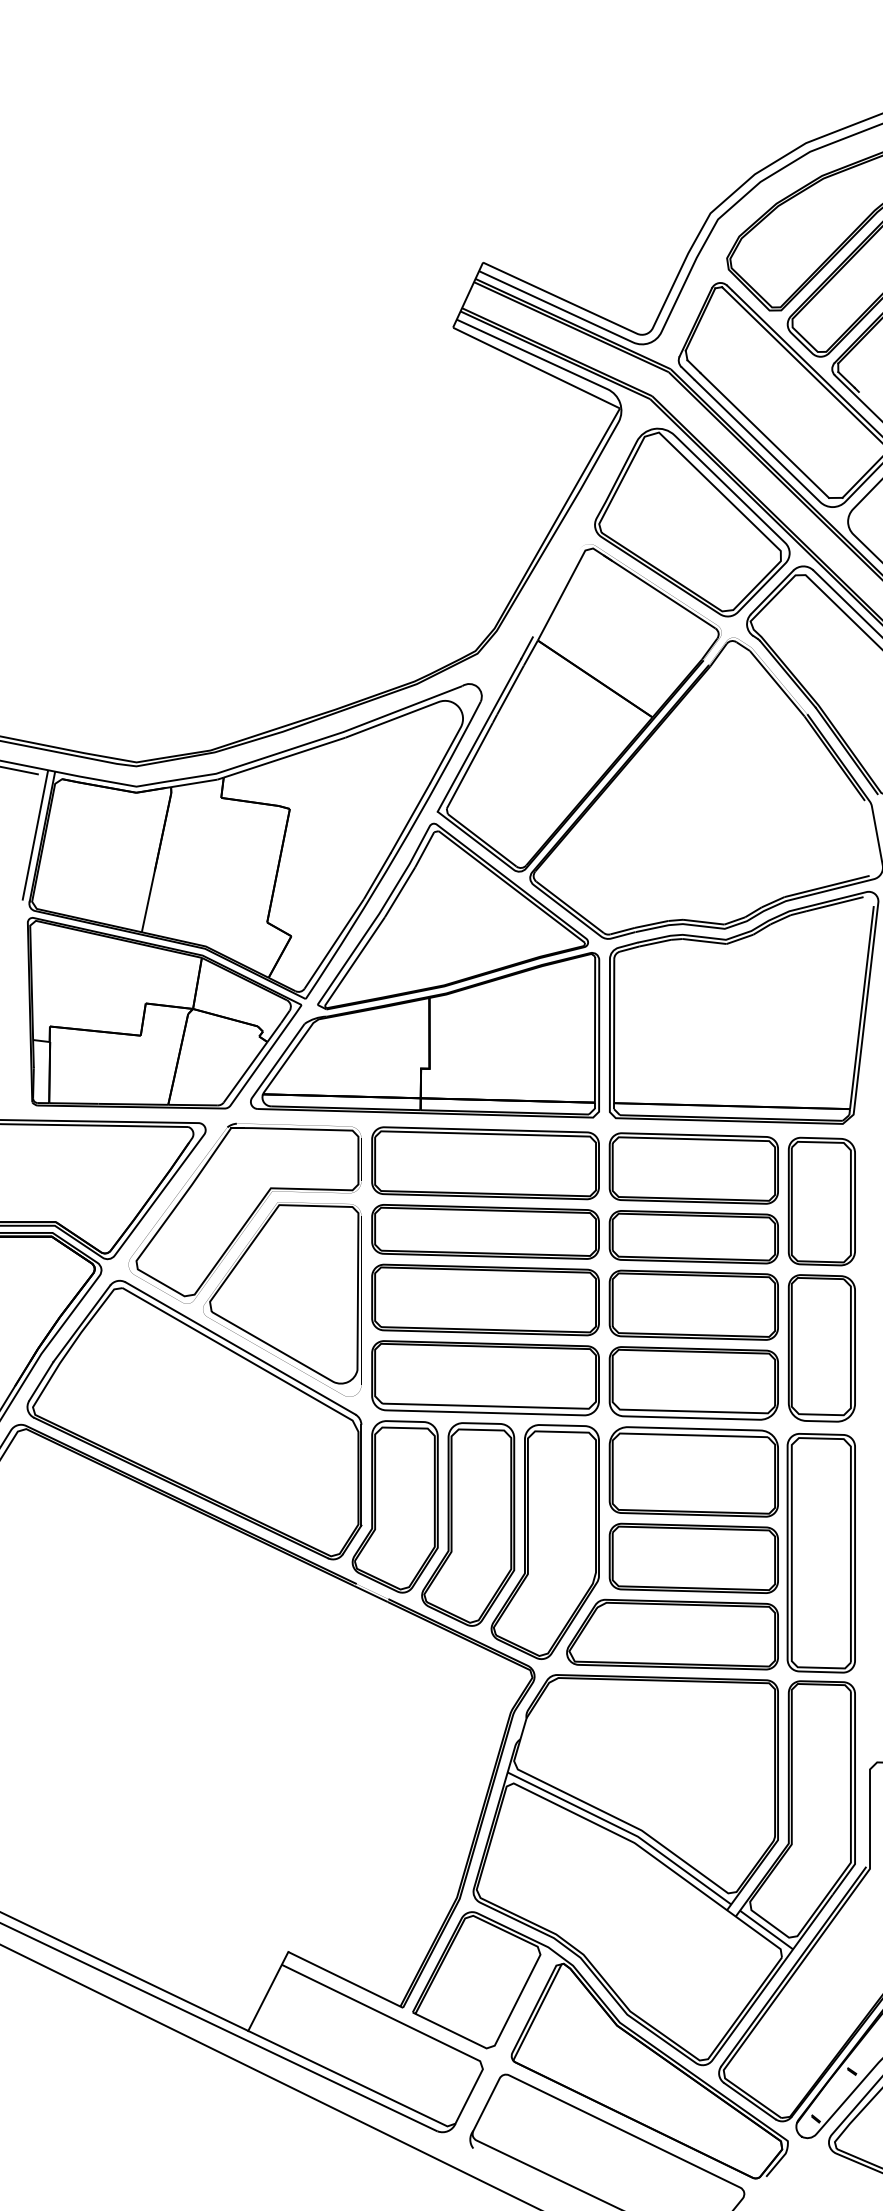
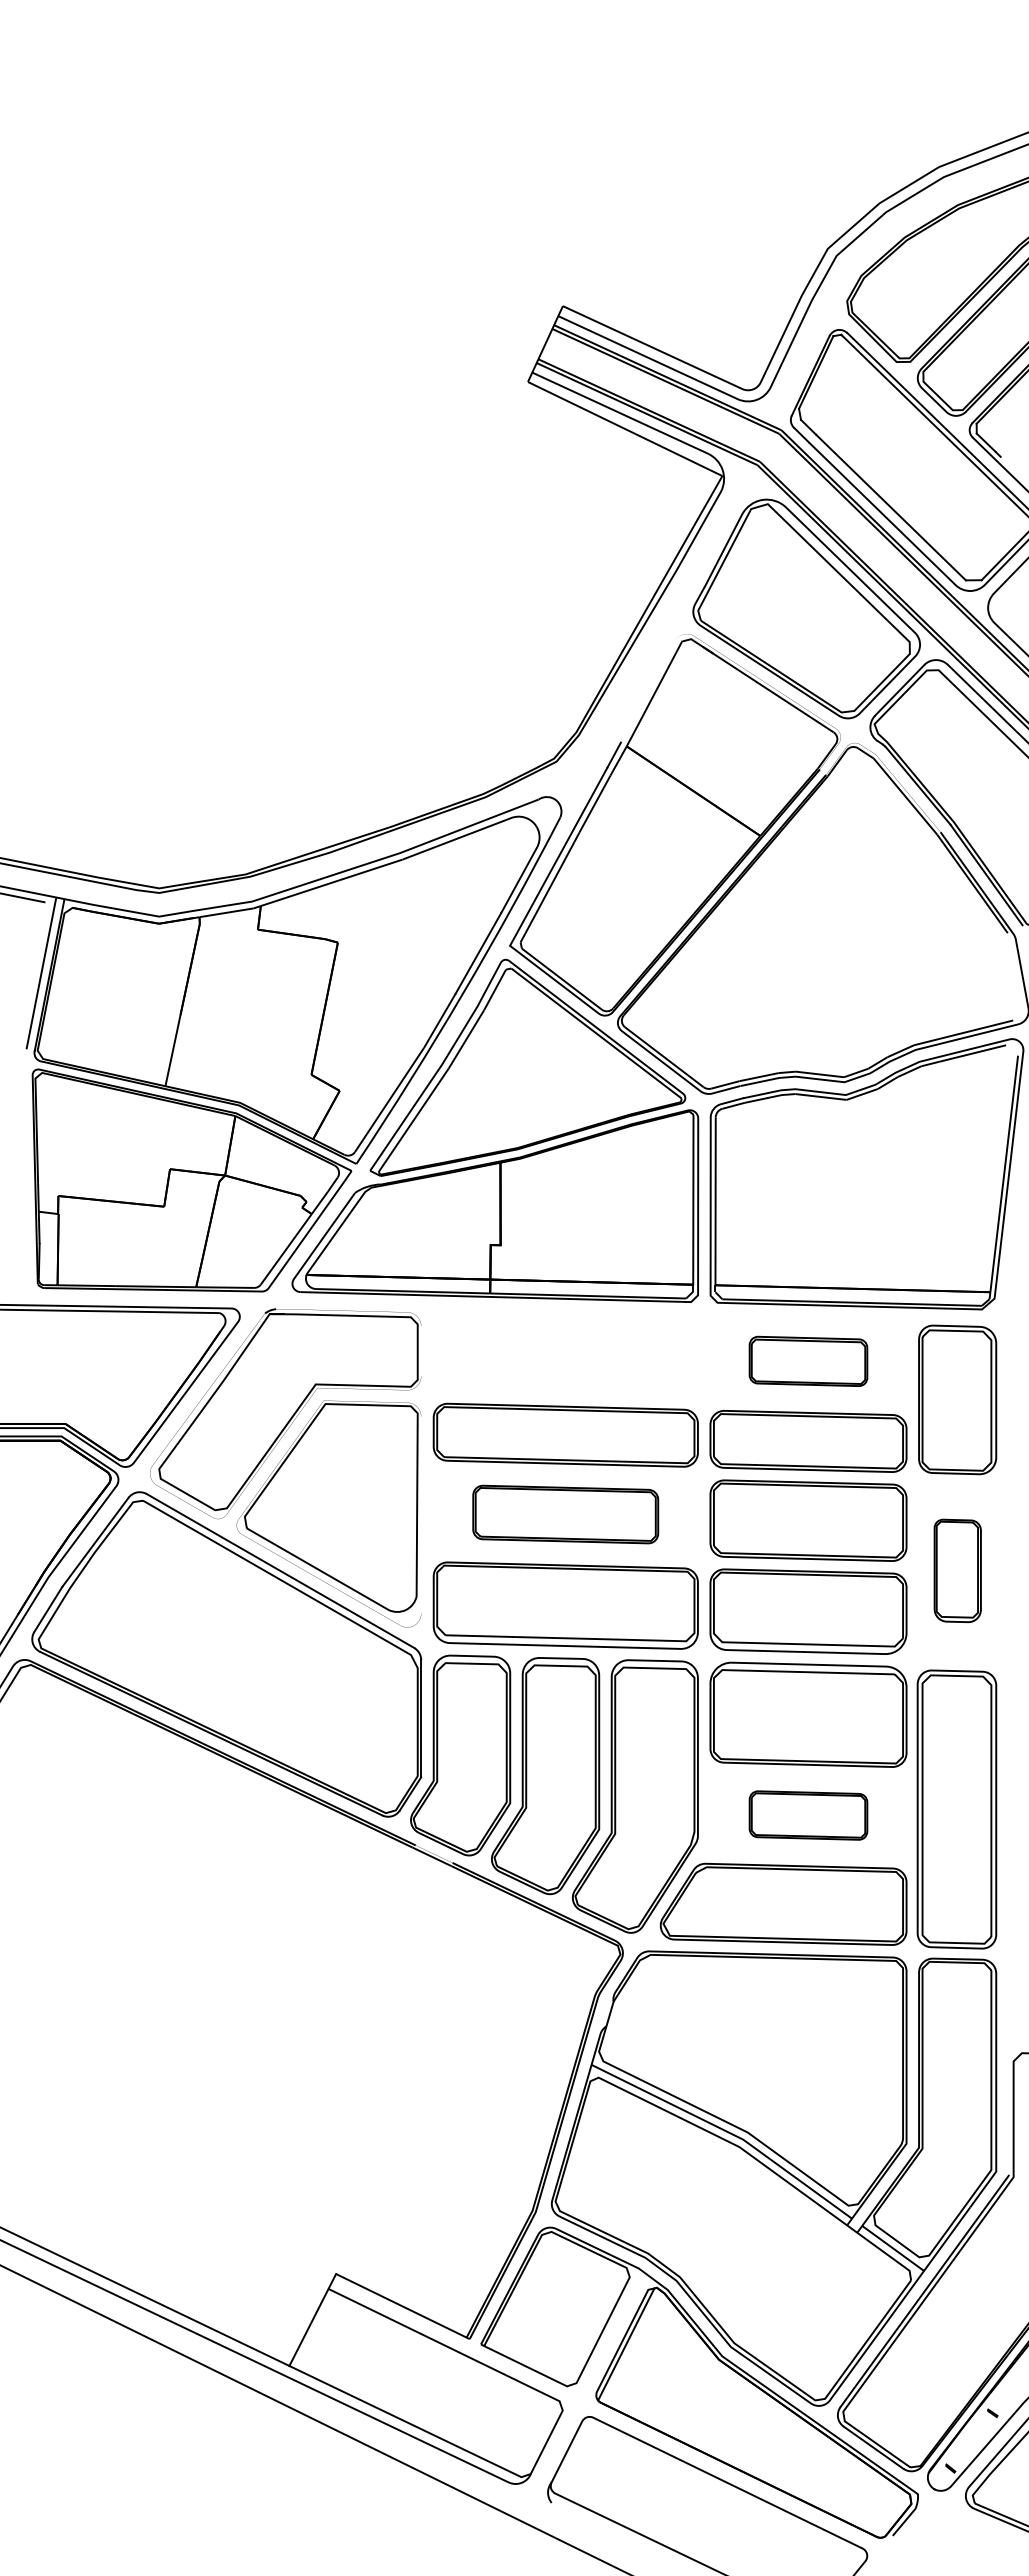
part: (485, 1163) -> (565, 1355), removed
part: (693, 1168) -> (808, 1361), size x0.6
part: (485, 1299) -> (565, 1514), size x0.7
part: (821, 1348) -> (957, 1570), size x0.6
part: (693, 1558) -> (808, 1815), size x0.6

